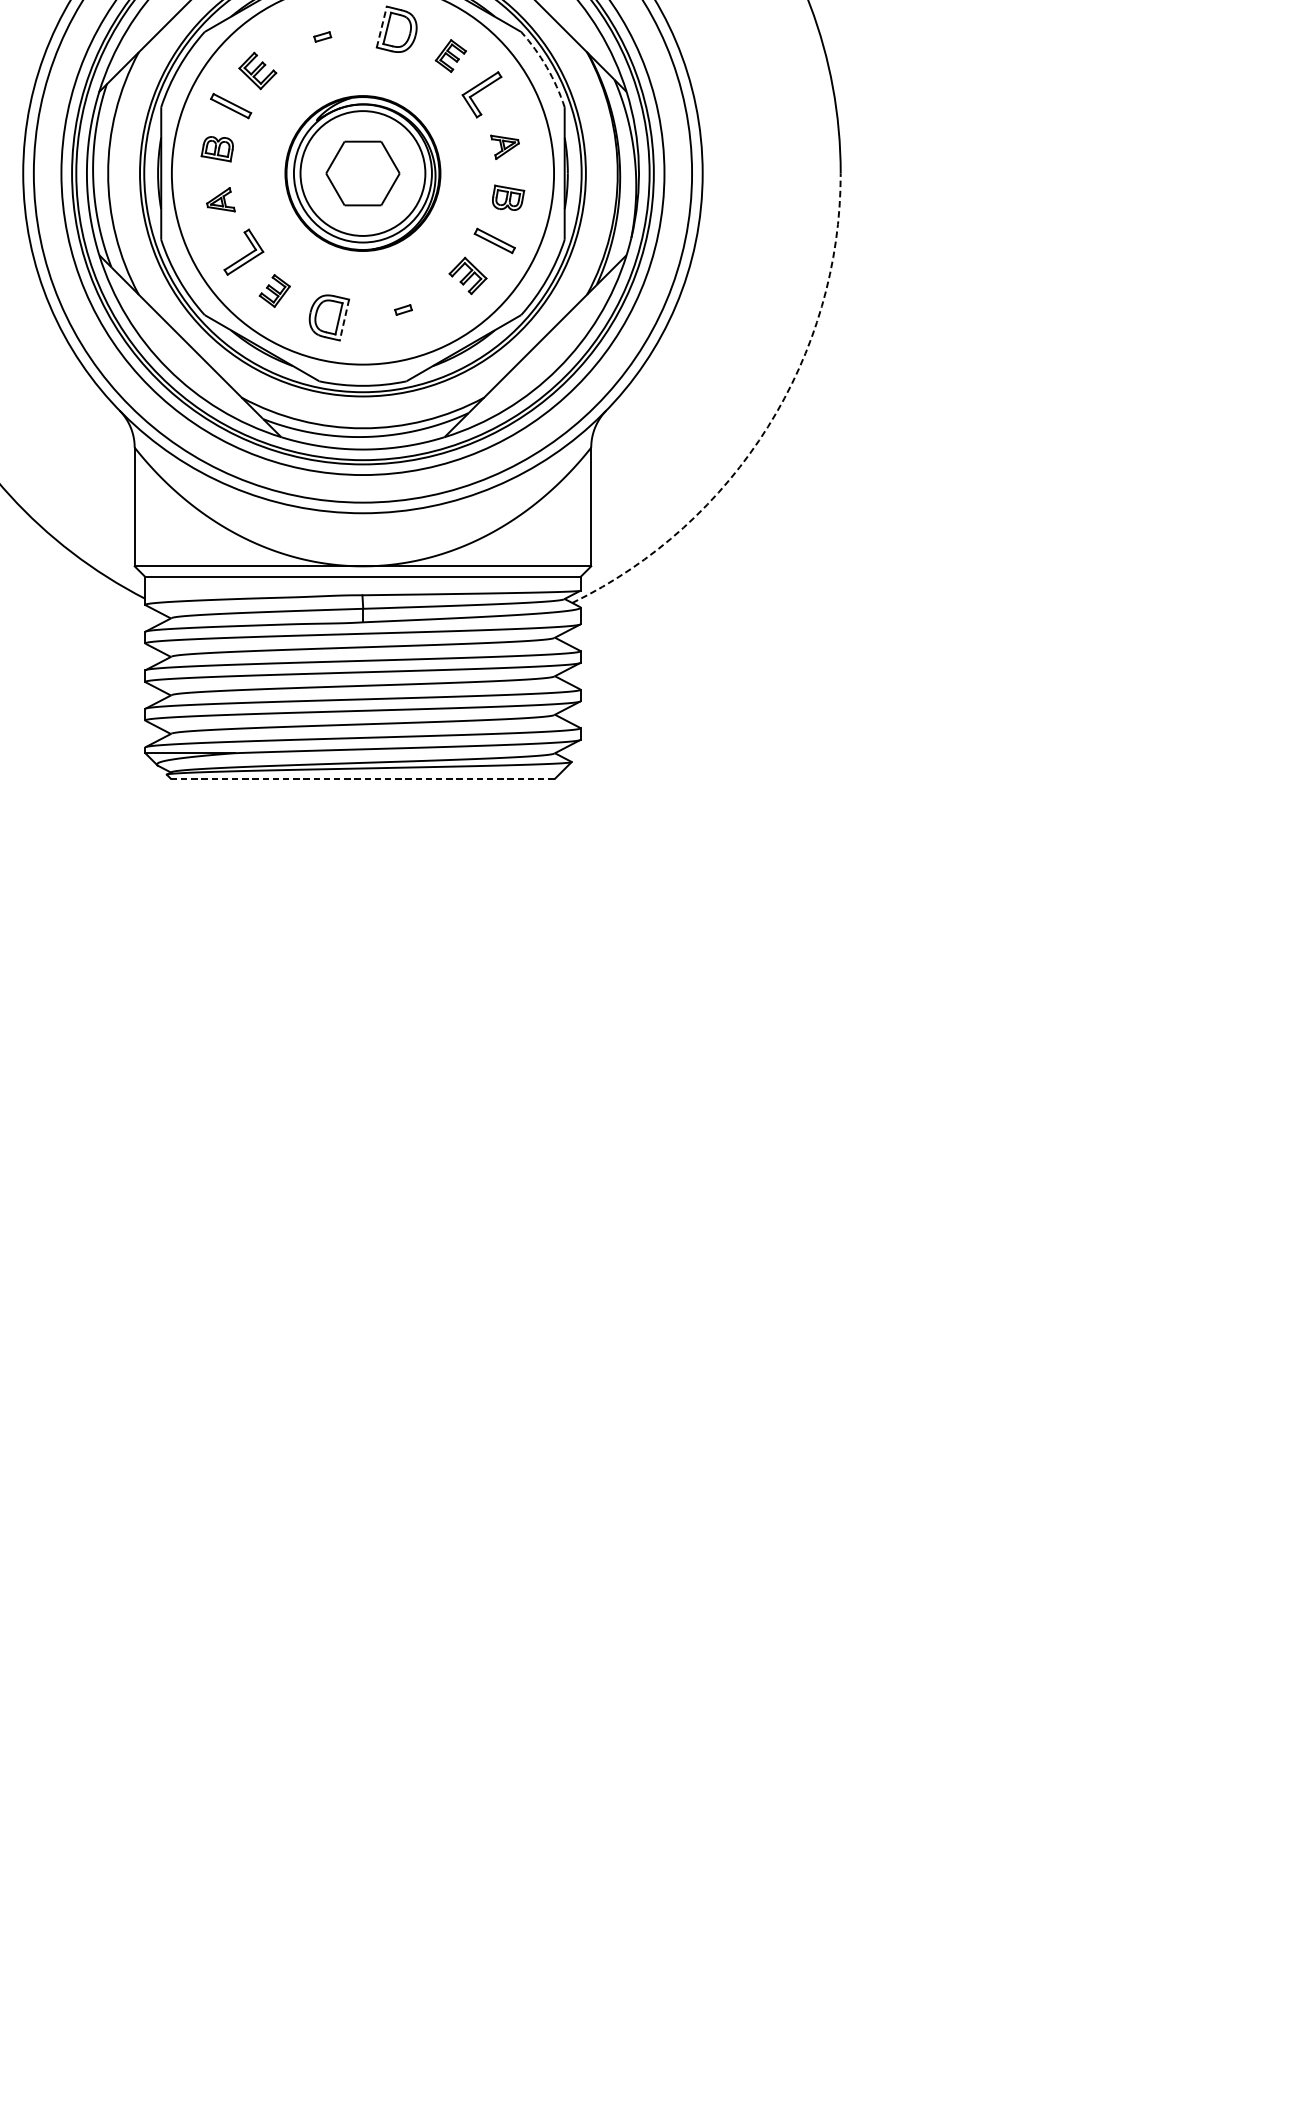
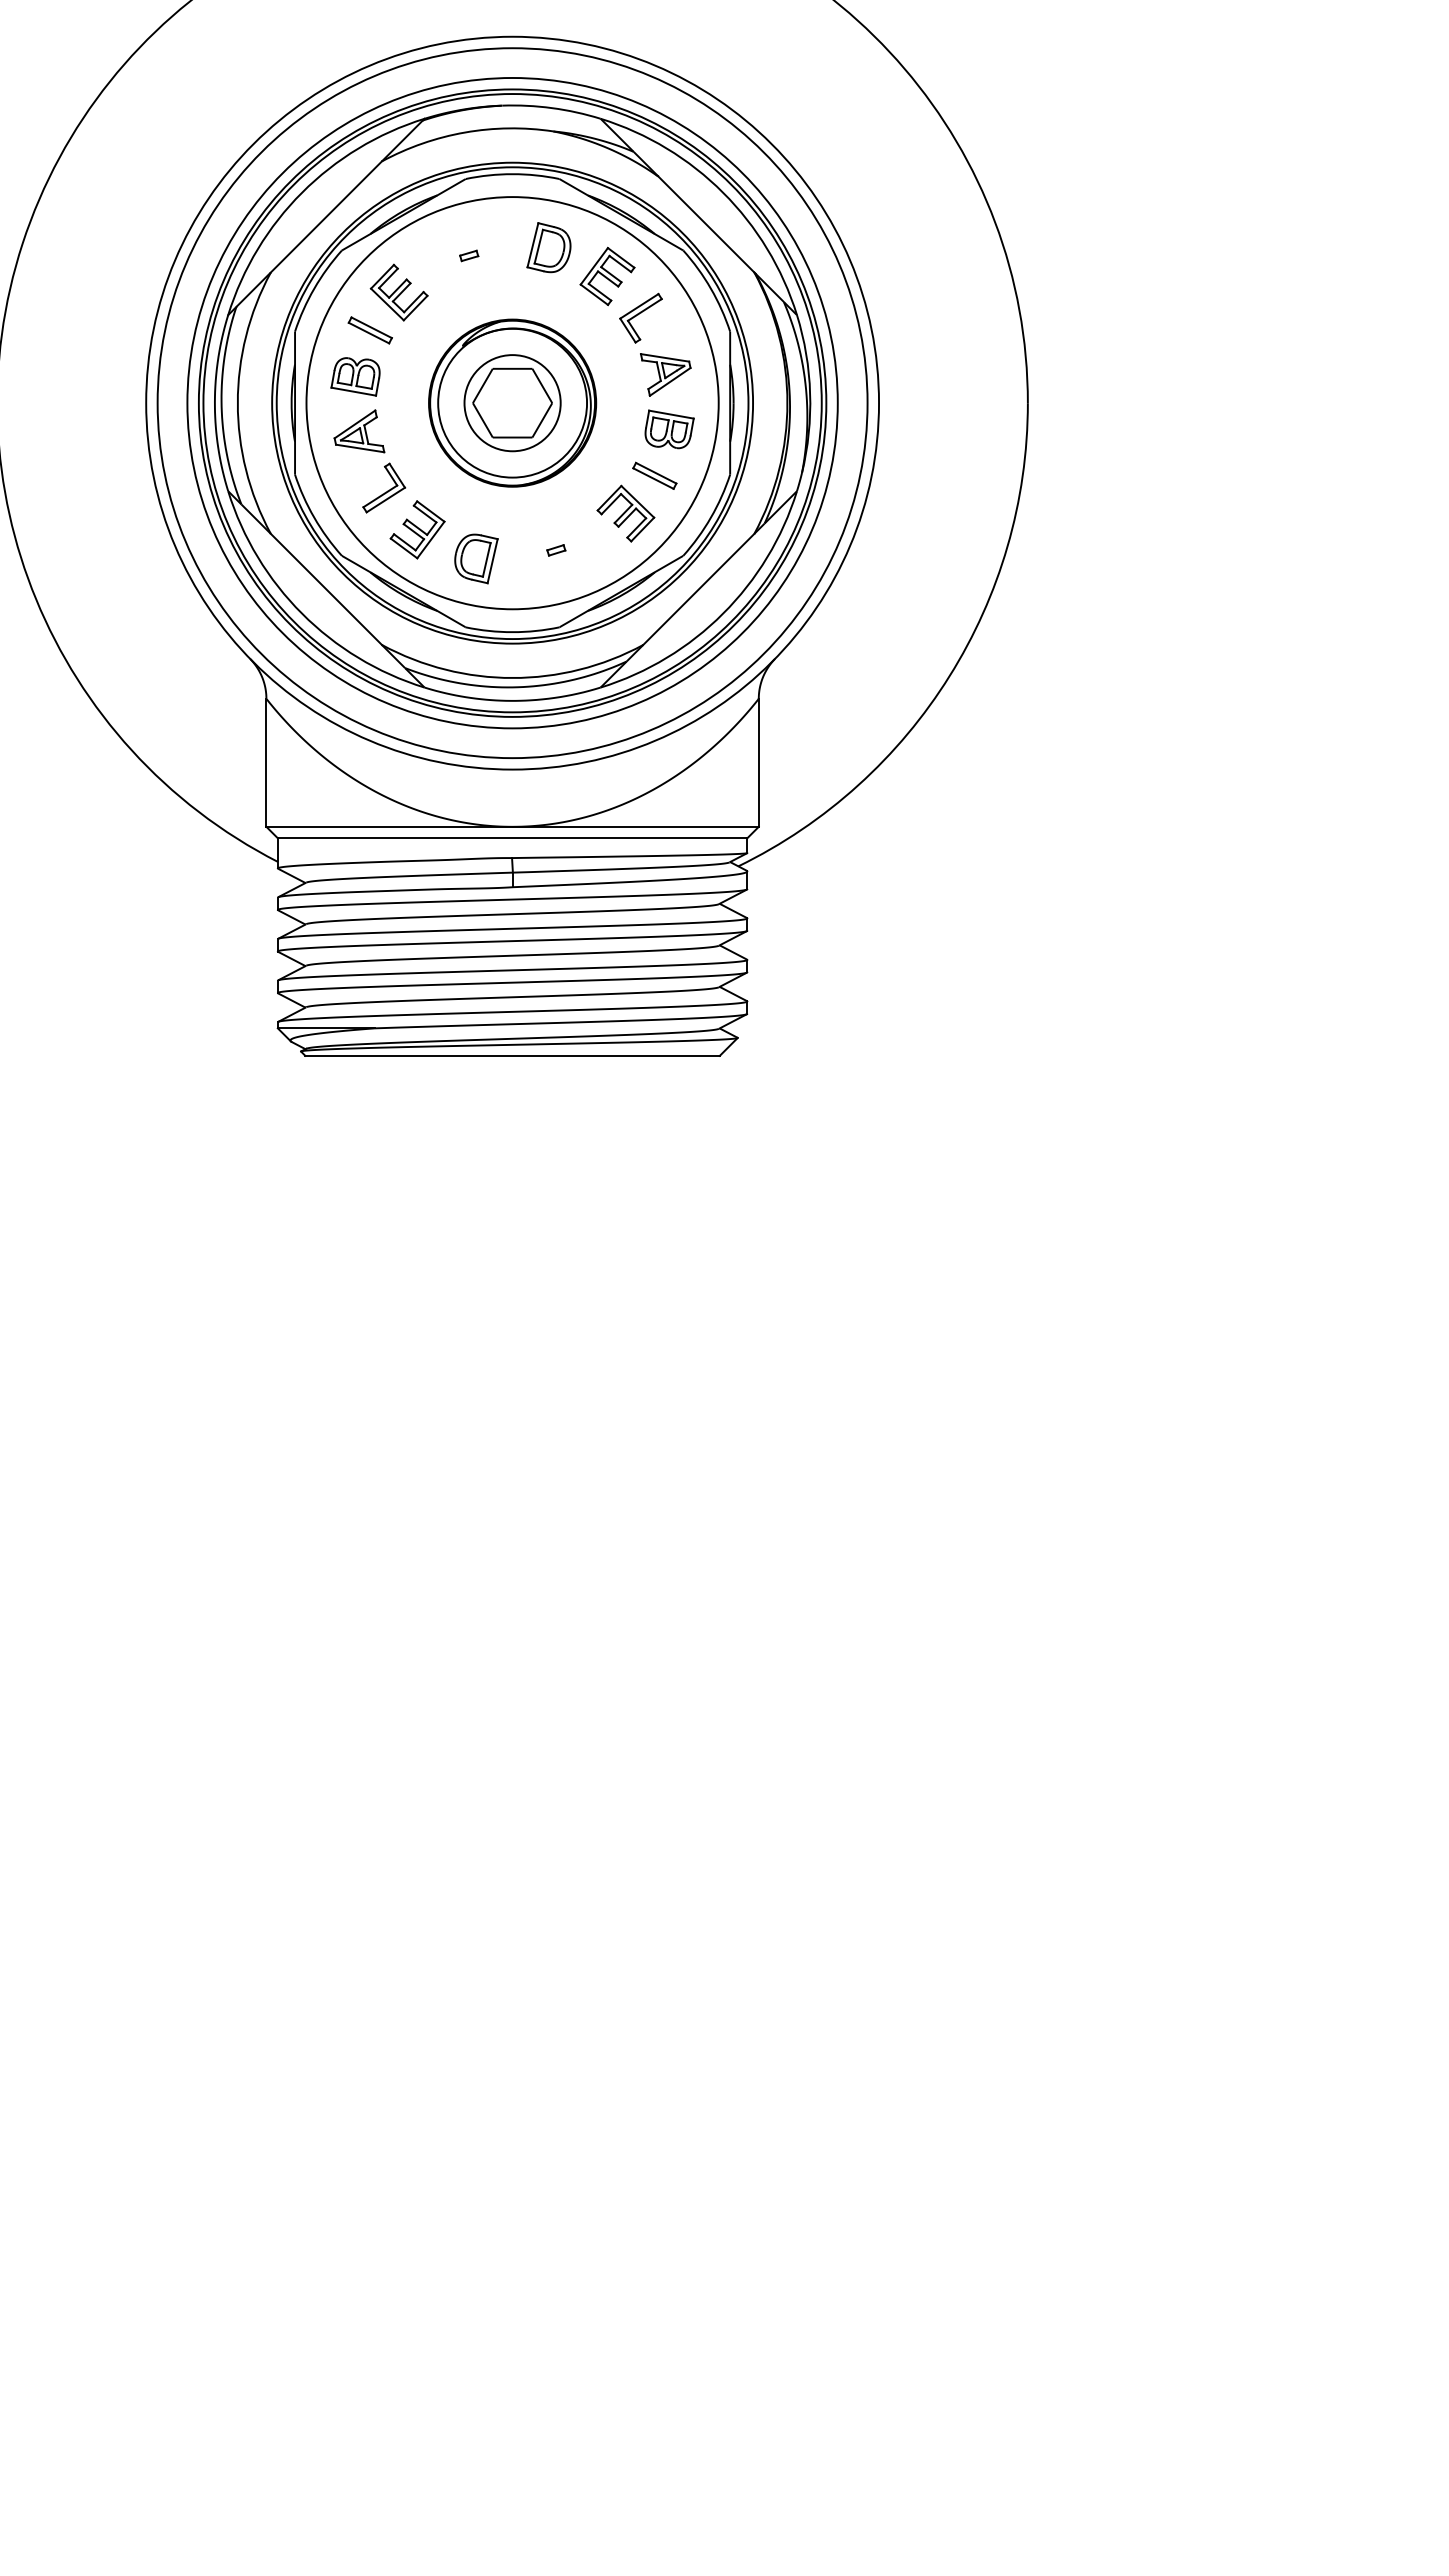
line: (381, 27) -> (532, 245), dashed -> solid
part: (450, 56) -> (607, 276), size x1.67
arc: (546, 67) -> (710, 288), dashed -> solid
part: (257, 70) -> (398, 292), size x1.43
part: (504, 146) -> (665, 374), size x1.67
part: (217, 148) -> (355, 376), size x1.43
circle: (362, 173) -> (512, 403), size x0.71
part: (508, 197) -> (669, 429), size x1.43
part: (221, 199) -> (359, 431), size x1.67
part: (467, 275) -> (625, 513), size x1.43
part: (274, 290) -> (417, 529), size x1.67
line: (344, 320) -> (492, 561), dashed -> solid
arc: (768, 426) -> (949, 676), dashed -> solid
line: (363, 778) -> (513, 1055), dashed -> solid

